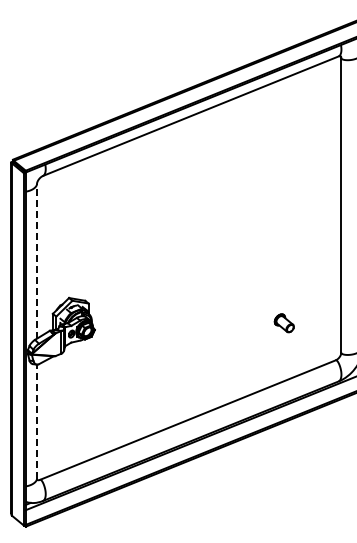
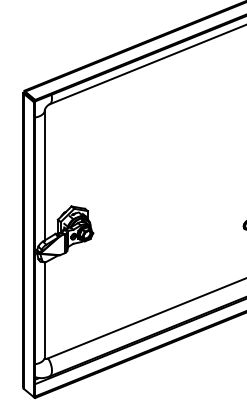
line: (36, 260) -> (44, 175), dashed -> solid
line: (36, 421) -> (44, 309), dashed -> solid

